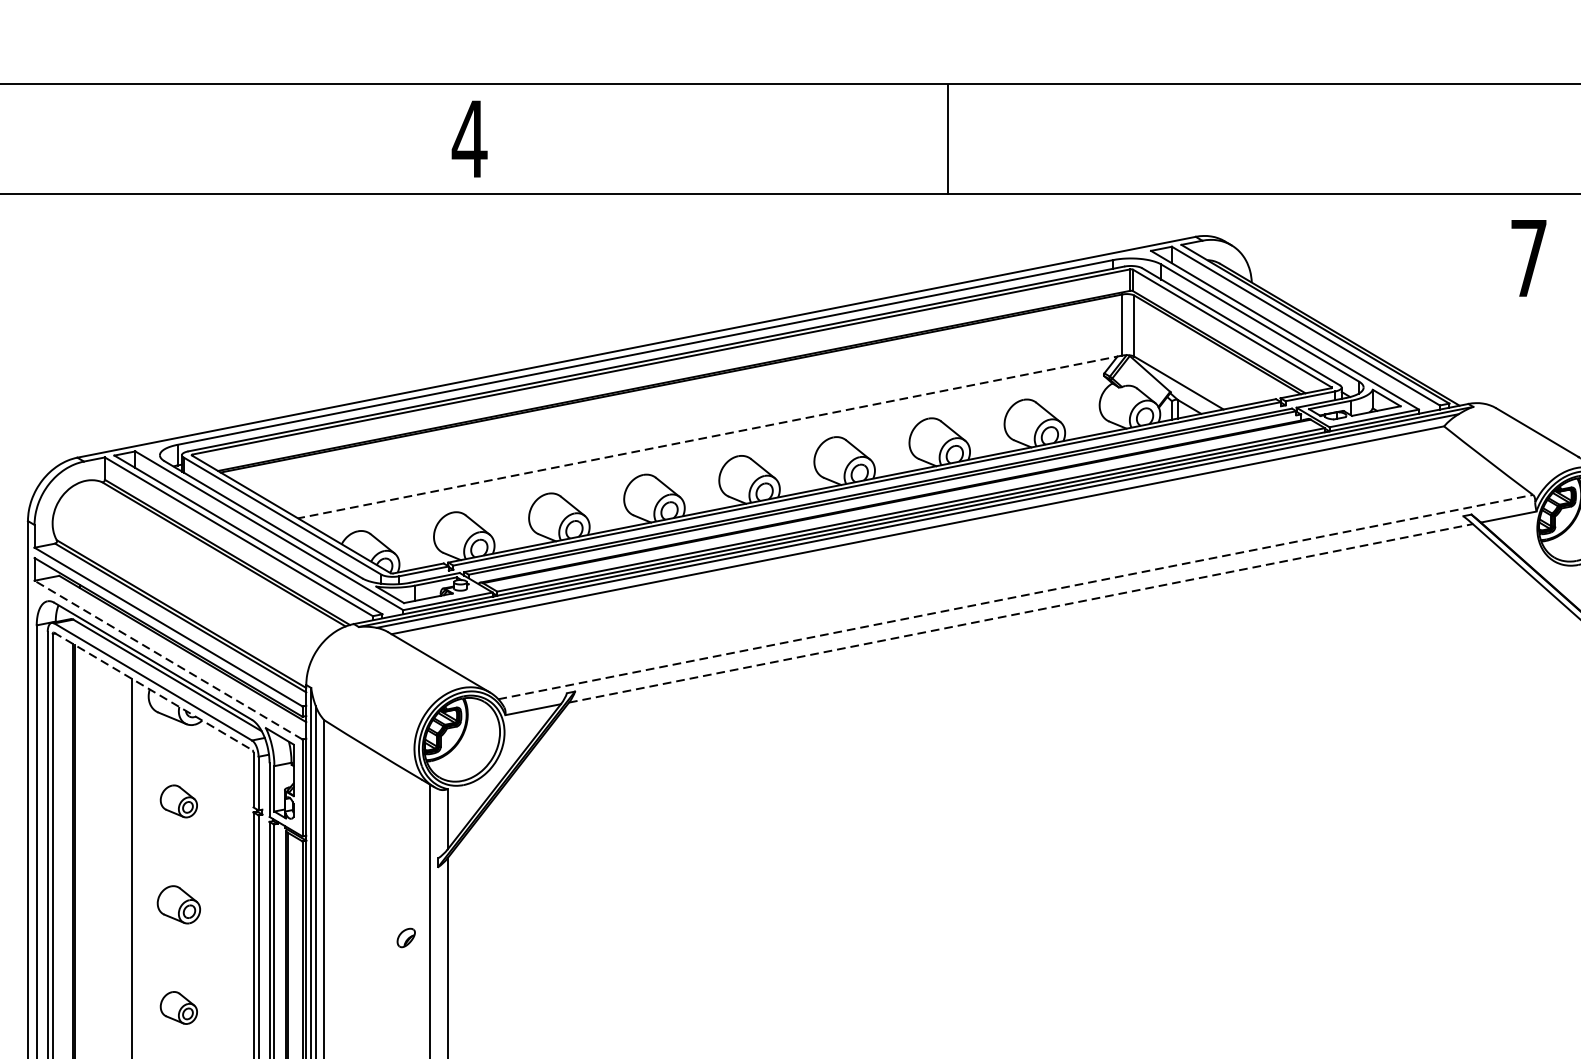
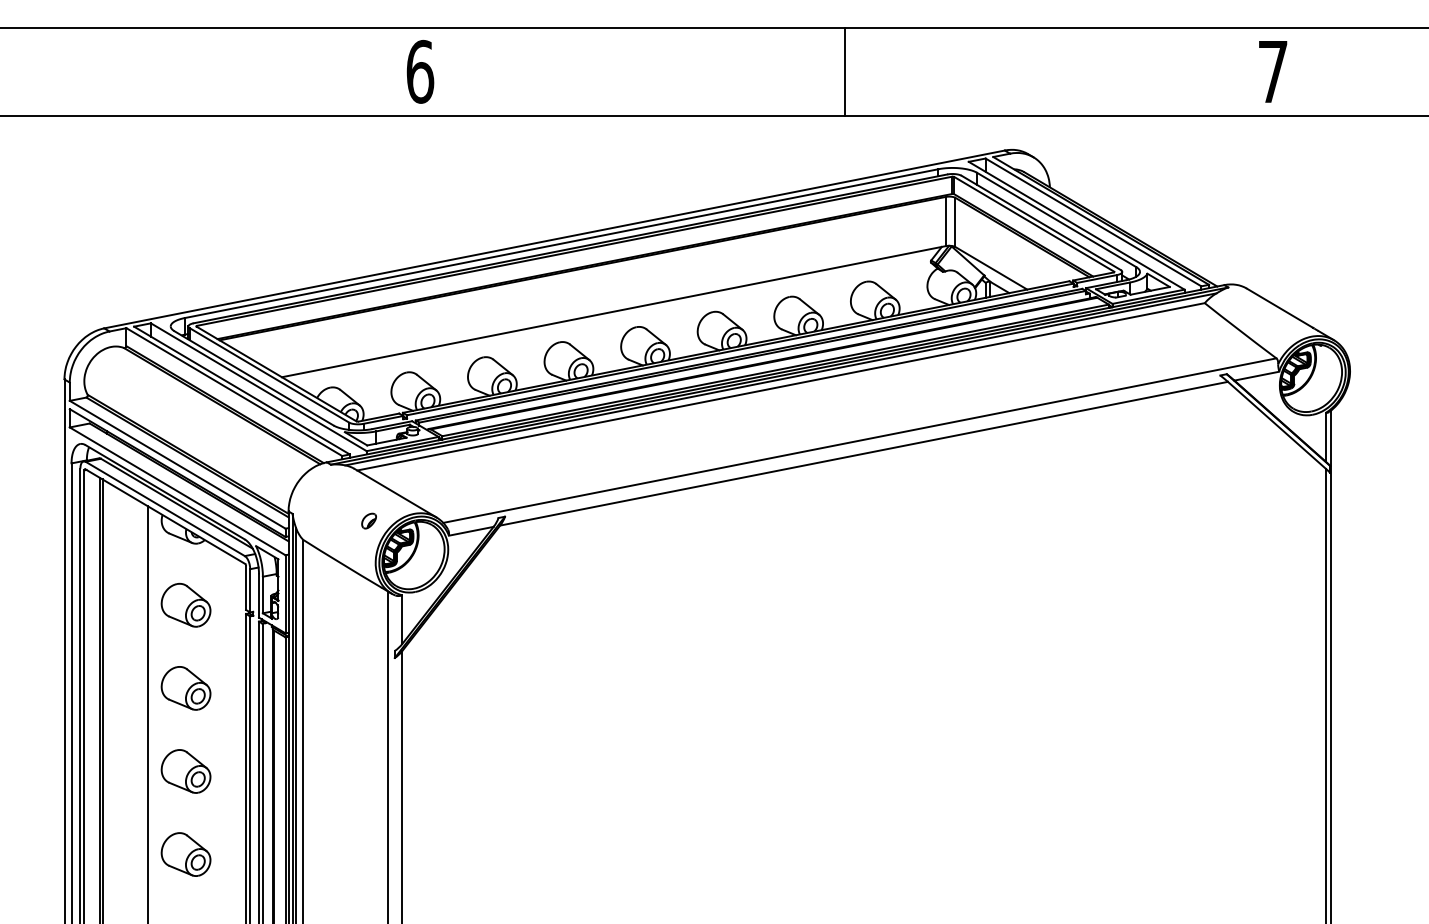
text: (468, 138) -> (419, 71), 4 -> 6
line: (948, 138) -> (845, 71), moved
text: (1529, 257) -> (1273, 71), moved
line: (709, 436) -> (613, 311), dashed -> solid
line: (1015, 596) -> (859, 440), dashed -> solid
line: (1021, 613) -> (864, 453), dashed -> solid
line: (168, 660) -> (177, 491), dashed -> solid
line: (153, 691) -> (165, 516), dashed -> solid
part: (178, 800) -> (185, 604), size x1.67
part: (178, 904) -> (185, 688), size x1.43
part: (405, 937) -> (368, 520), moved
part: (178, 1008) -> (185, 771), size x1.67

